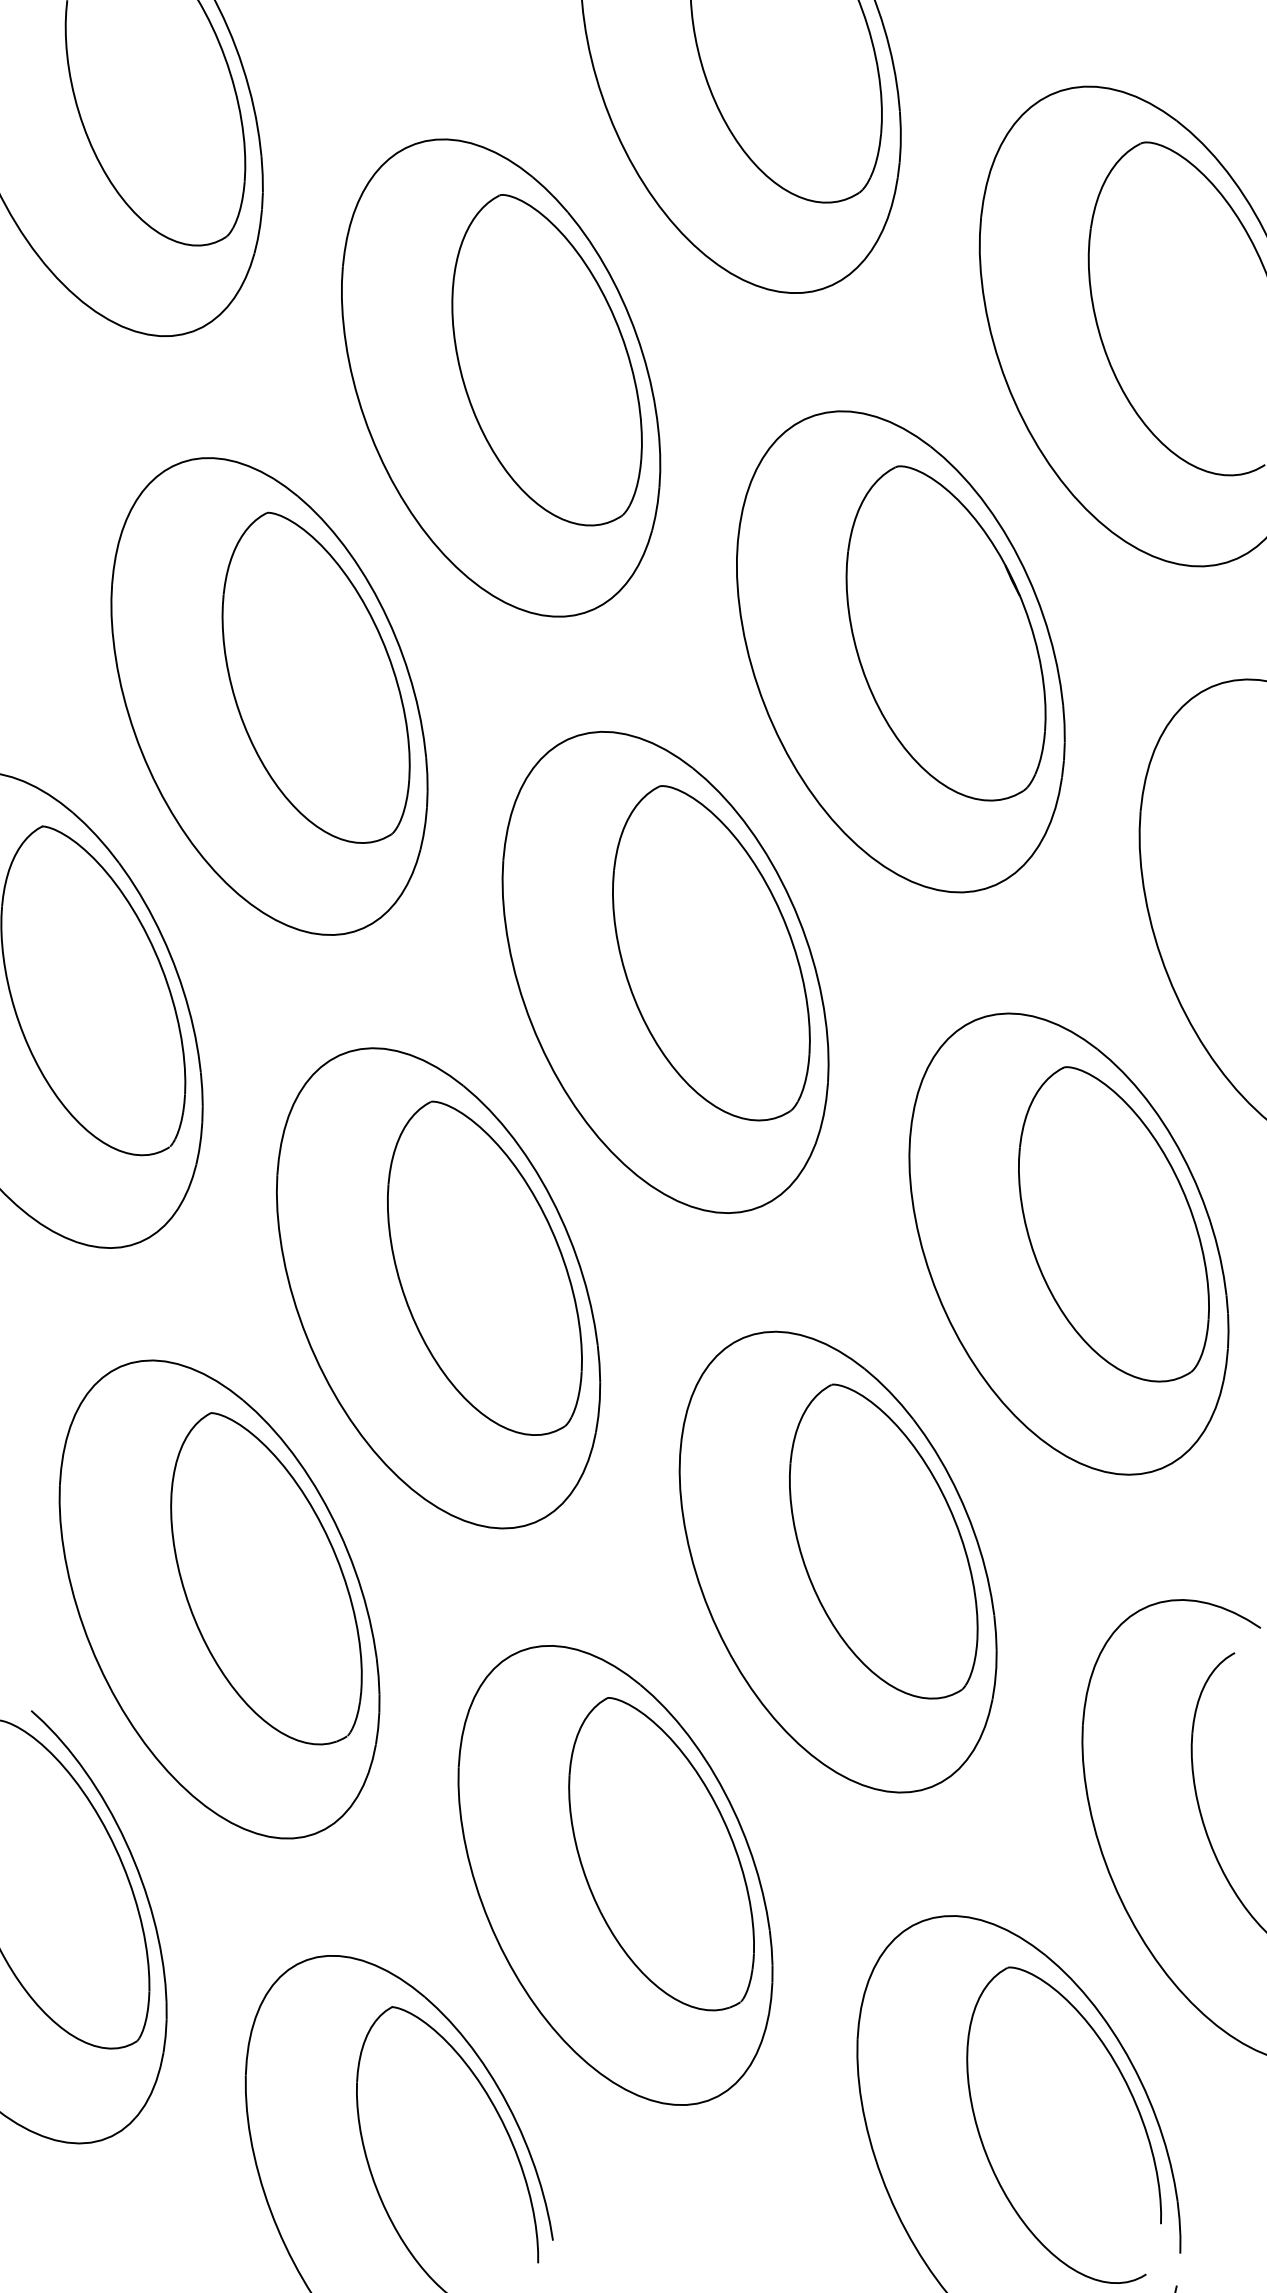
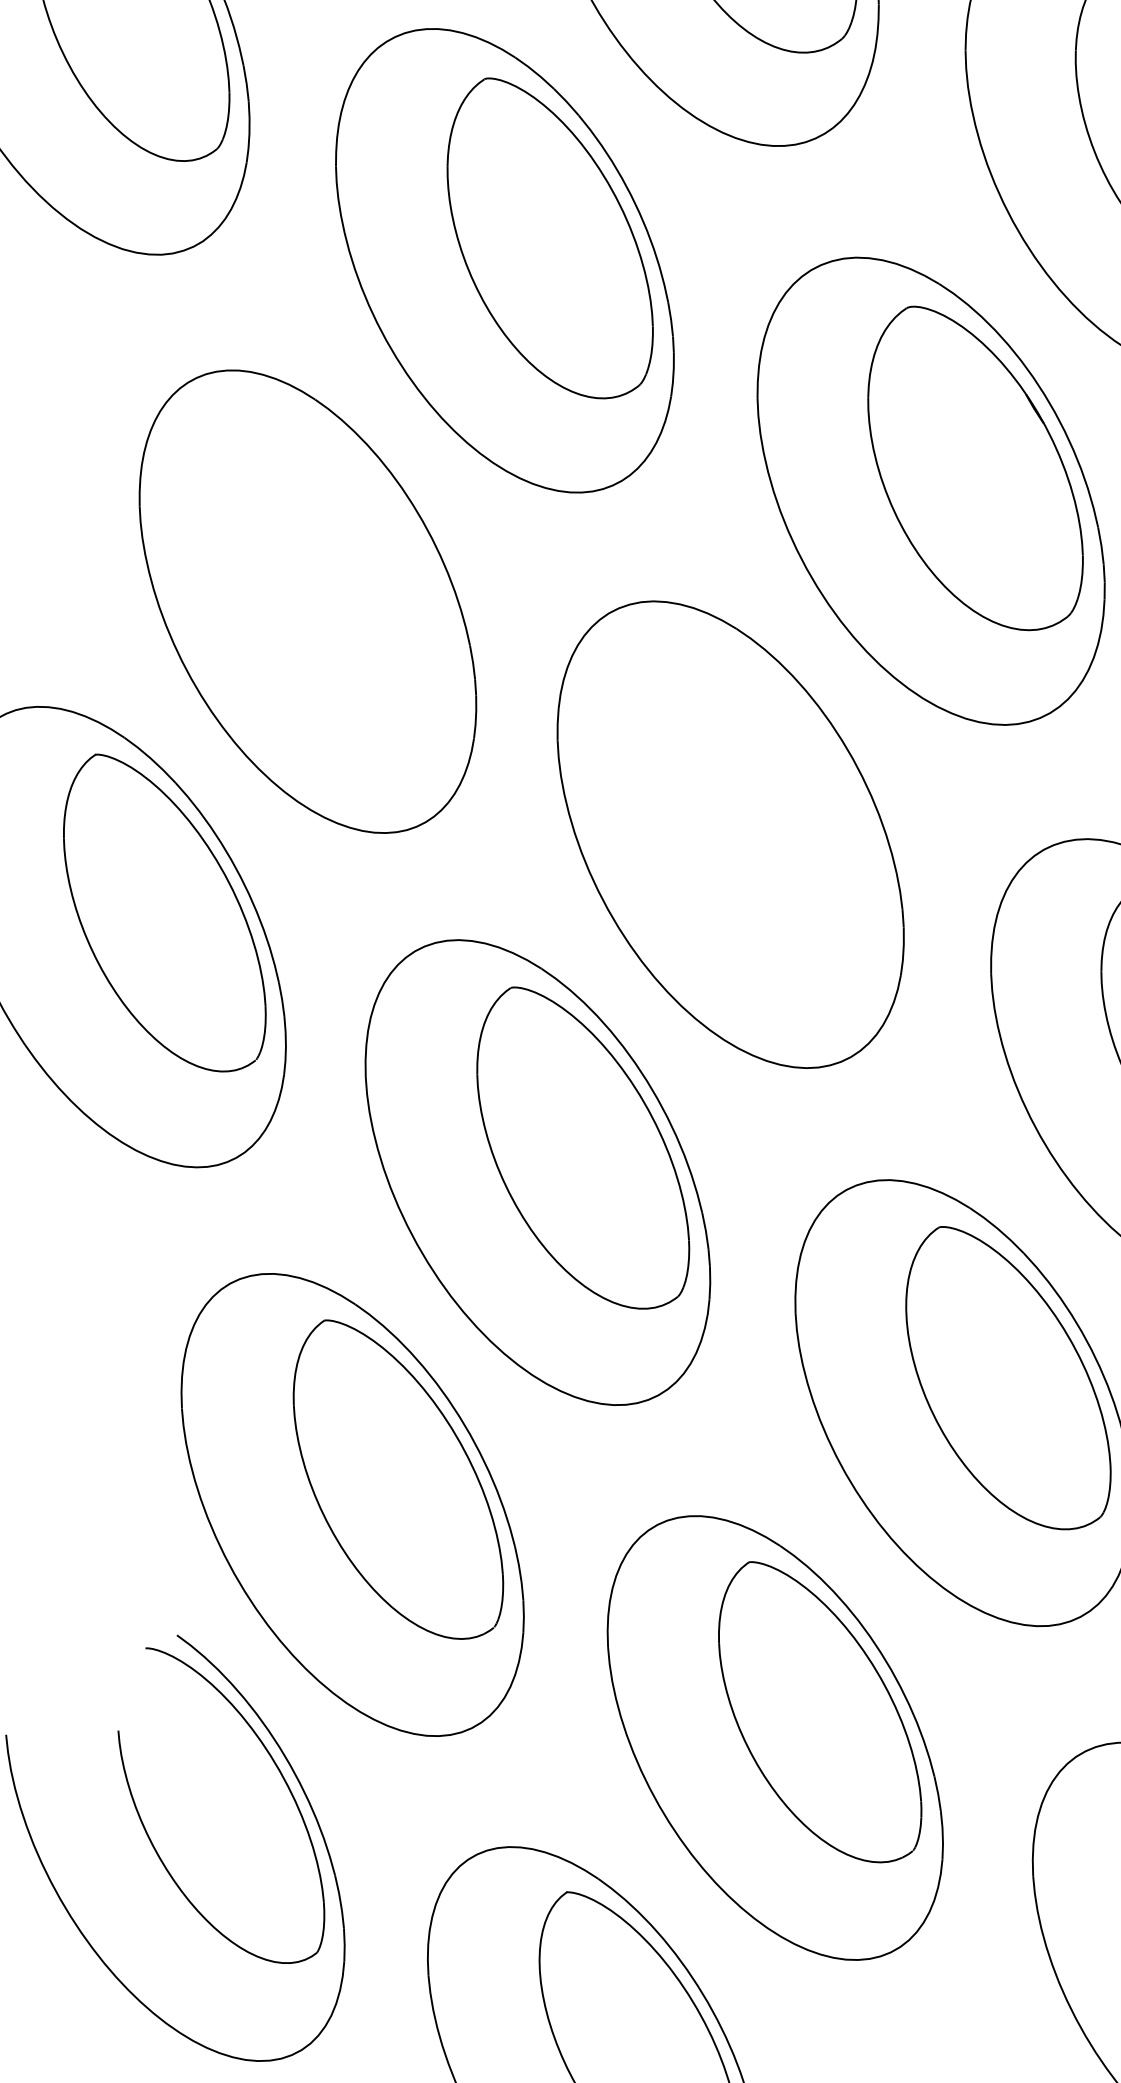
part: (315, 677) -> (351, 577), removed
part: (711, 953) -> (774, 811), removed

